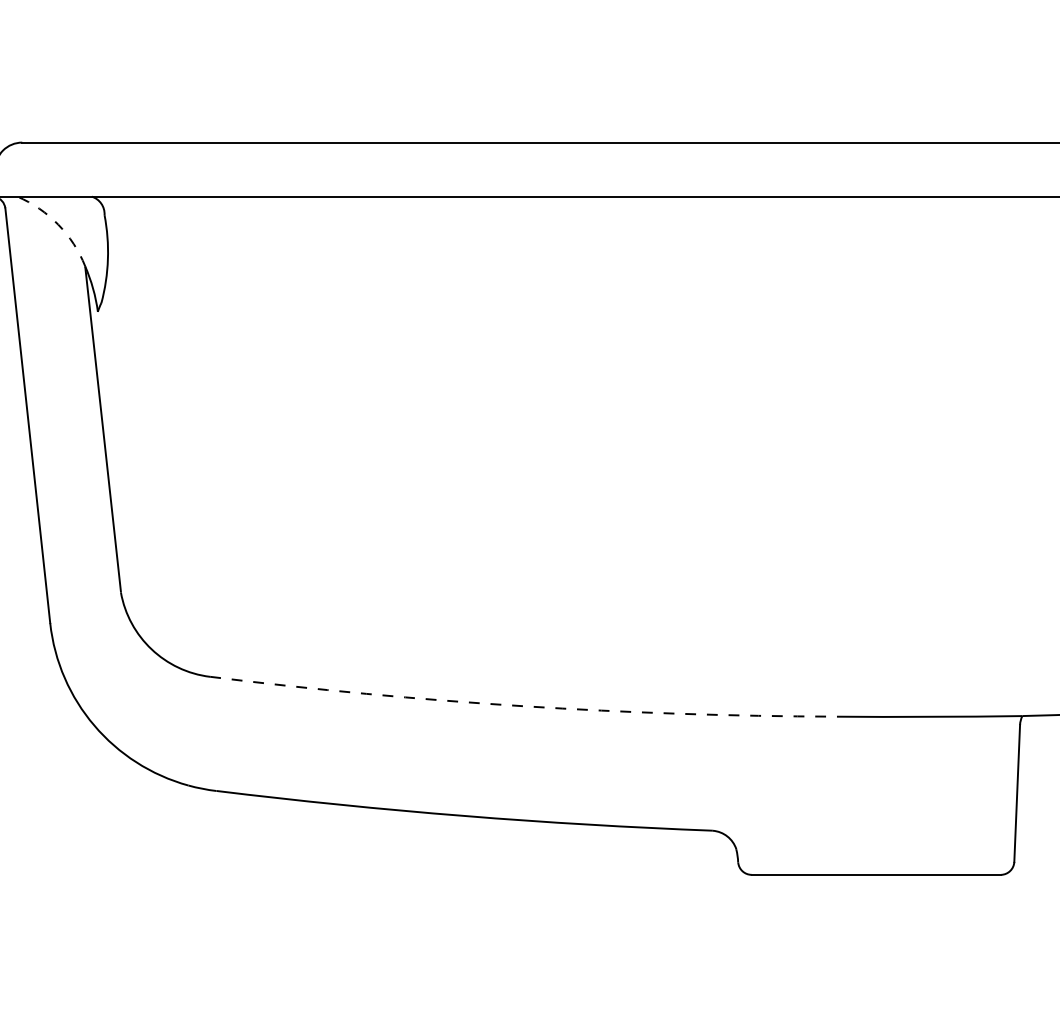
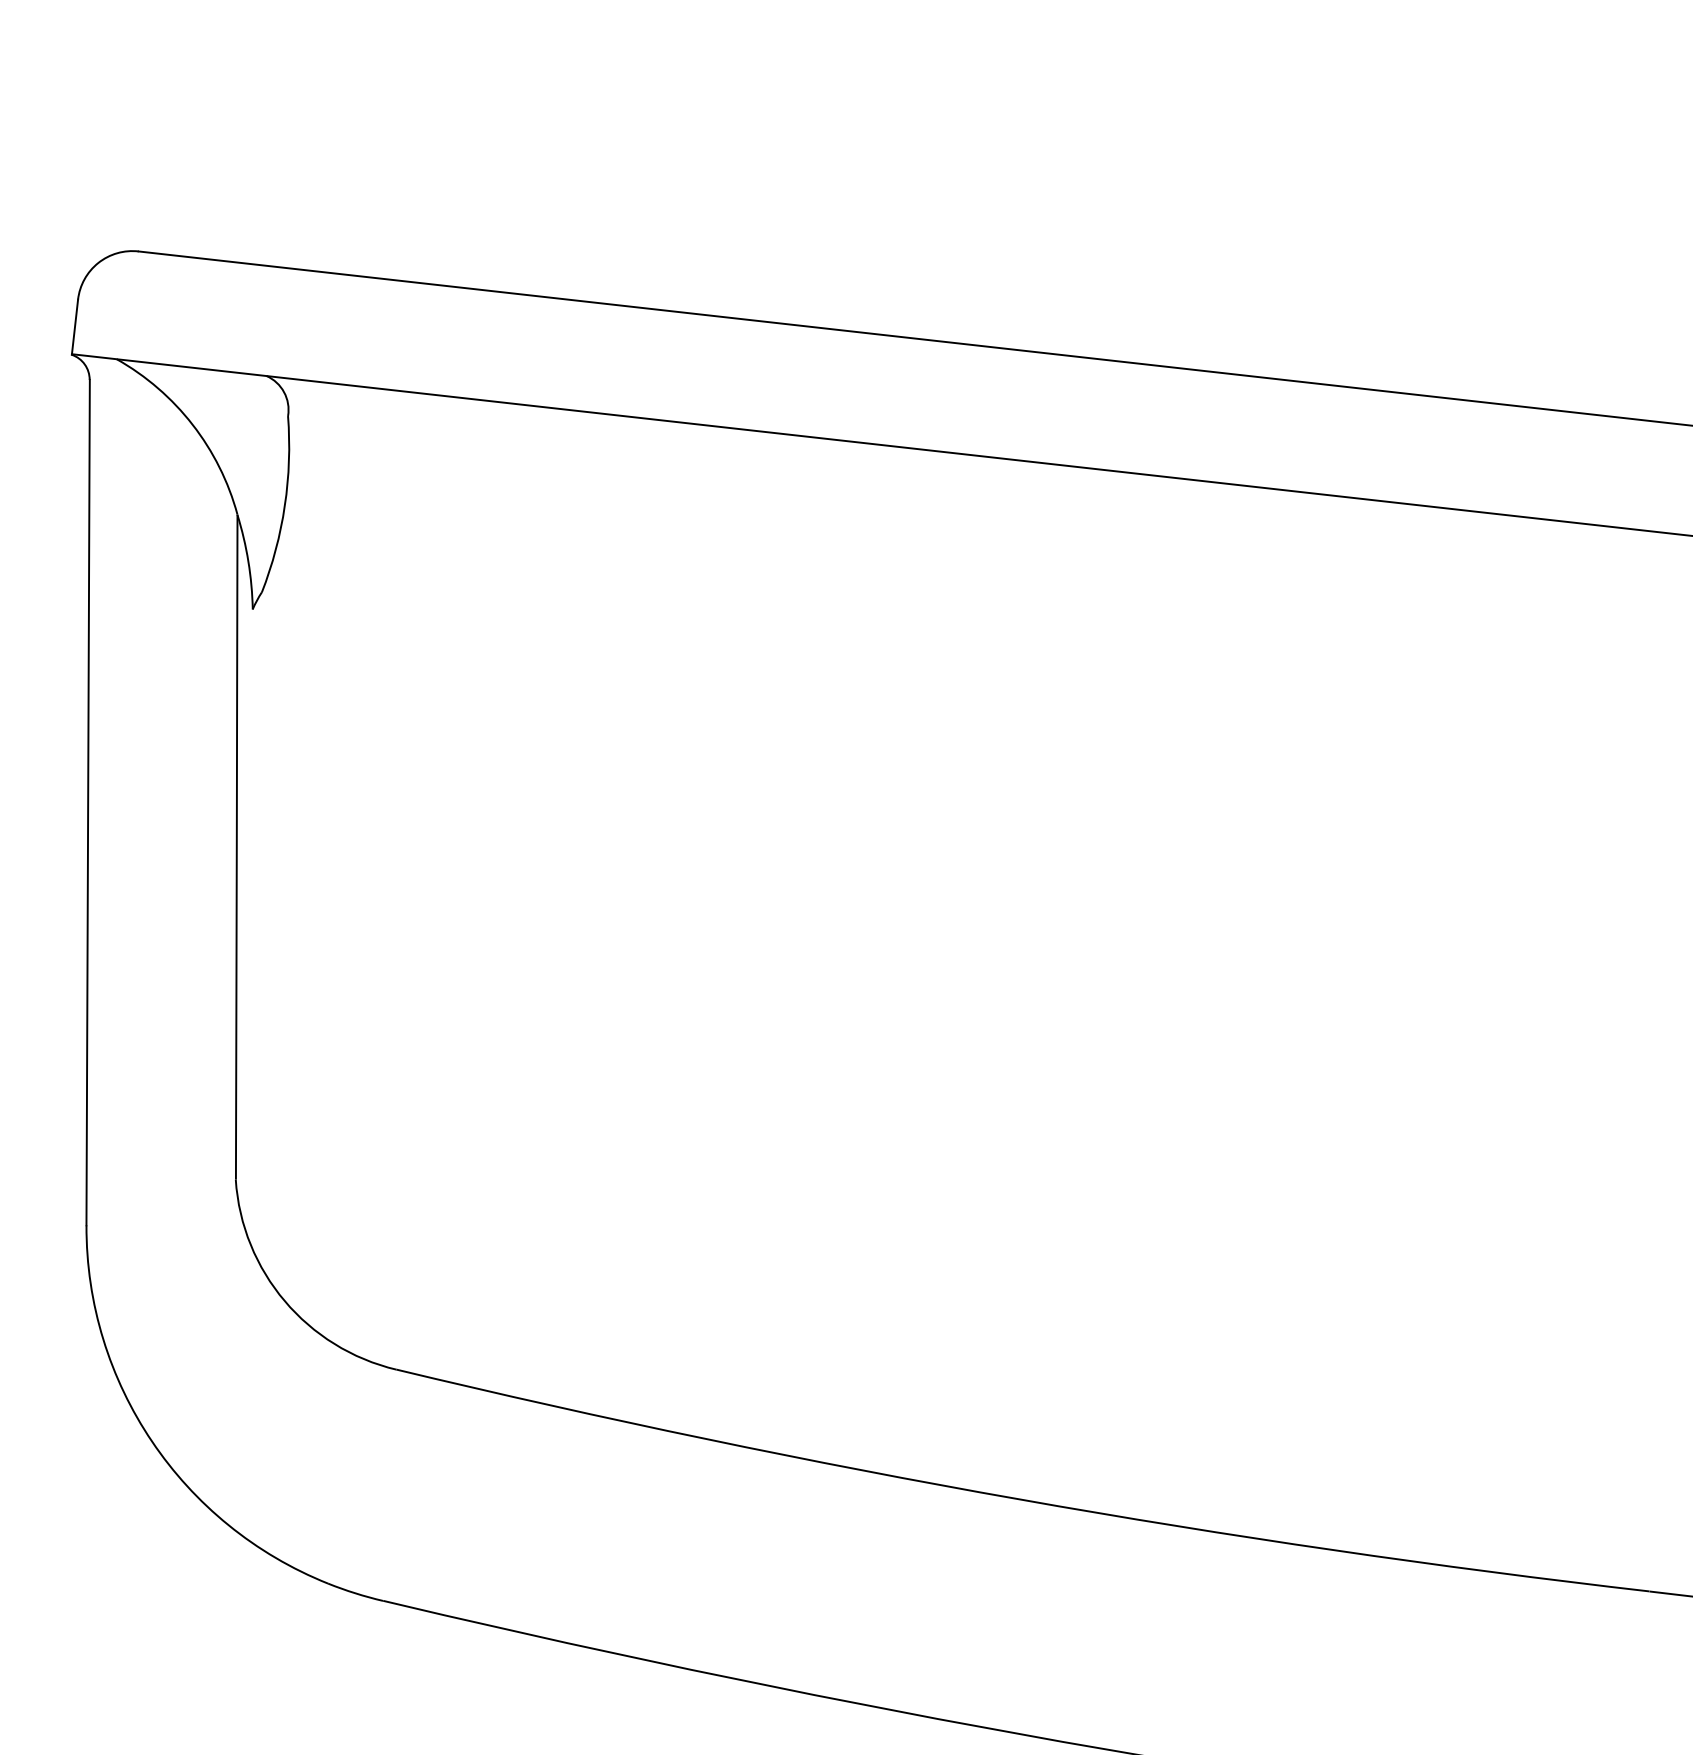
arc: (58, 224) -> (193, 424), dashed -> solid
arc: (522, 706) -> (1018, 1499), dashed -> solid

